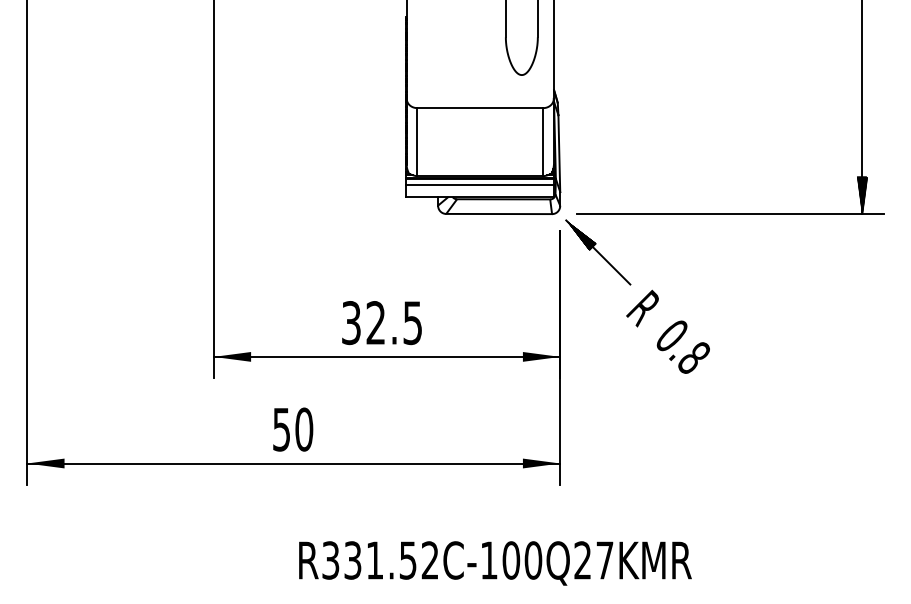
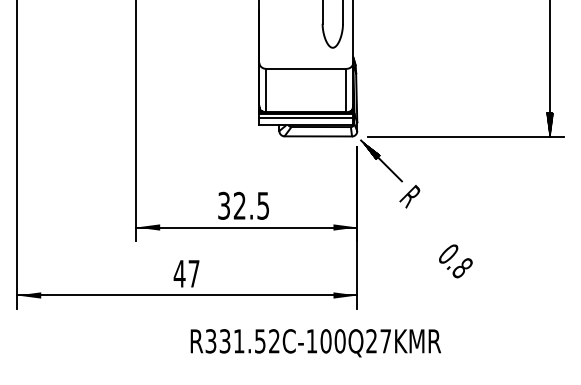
text: (682, 347) -> (455, 261), moved
text: (292, 429) -> (186, 273), 50 -> 47
text: (494, 563) -> (315, 343), moved

